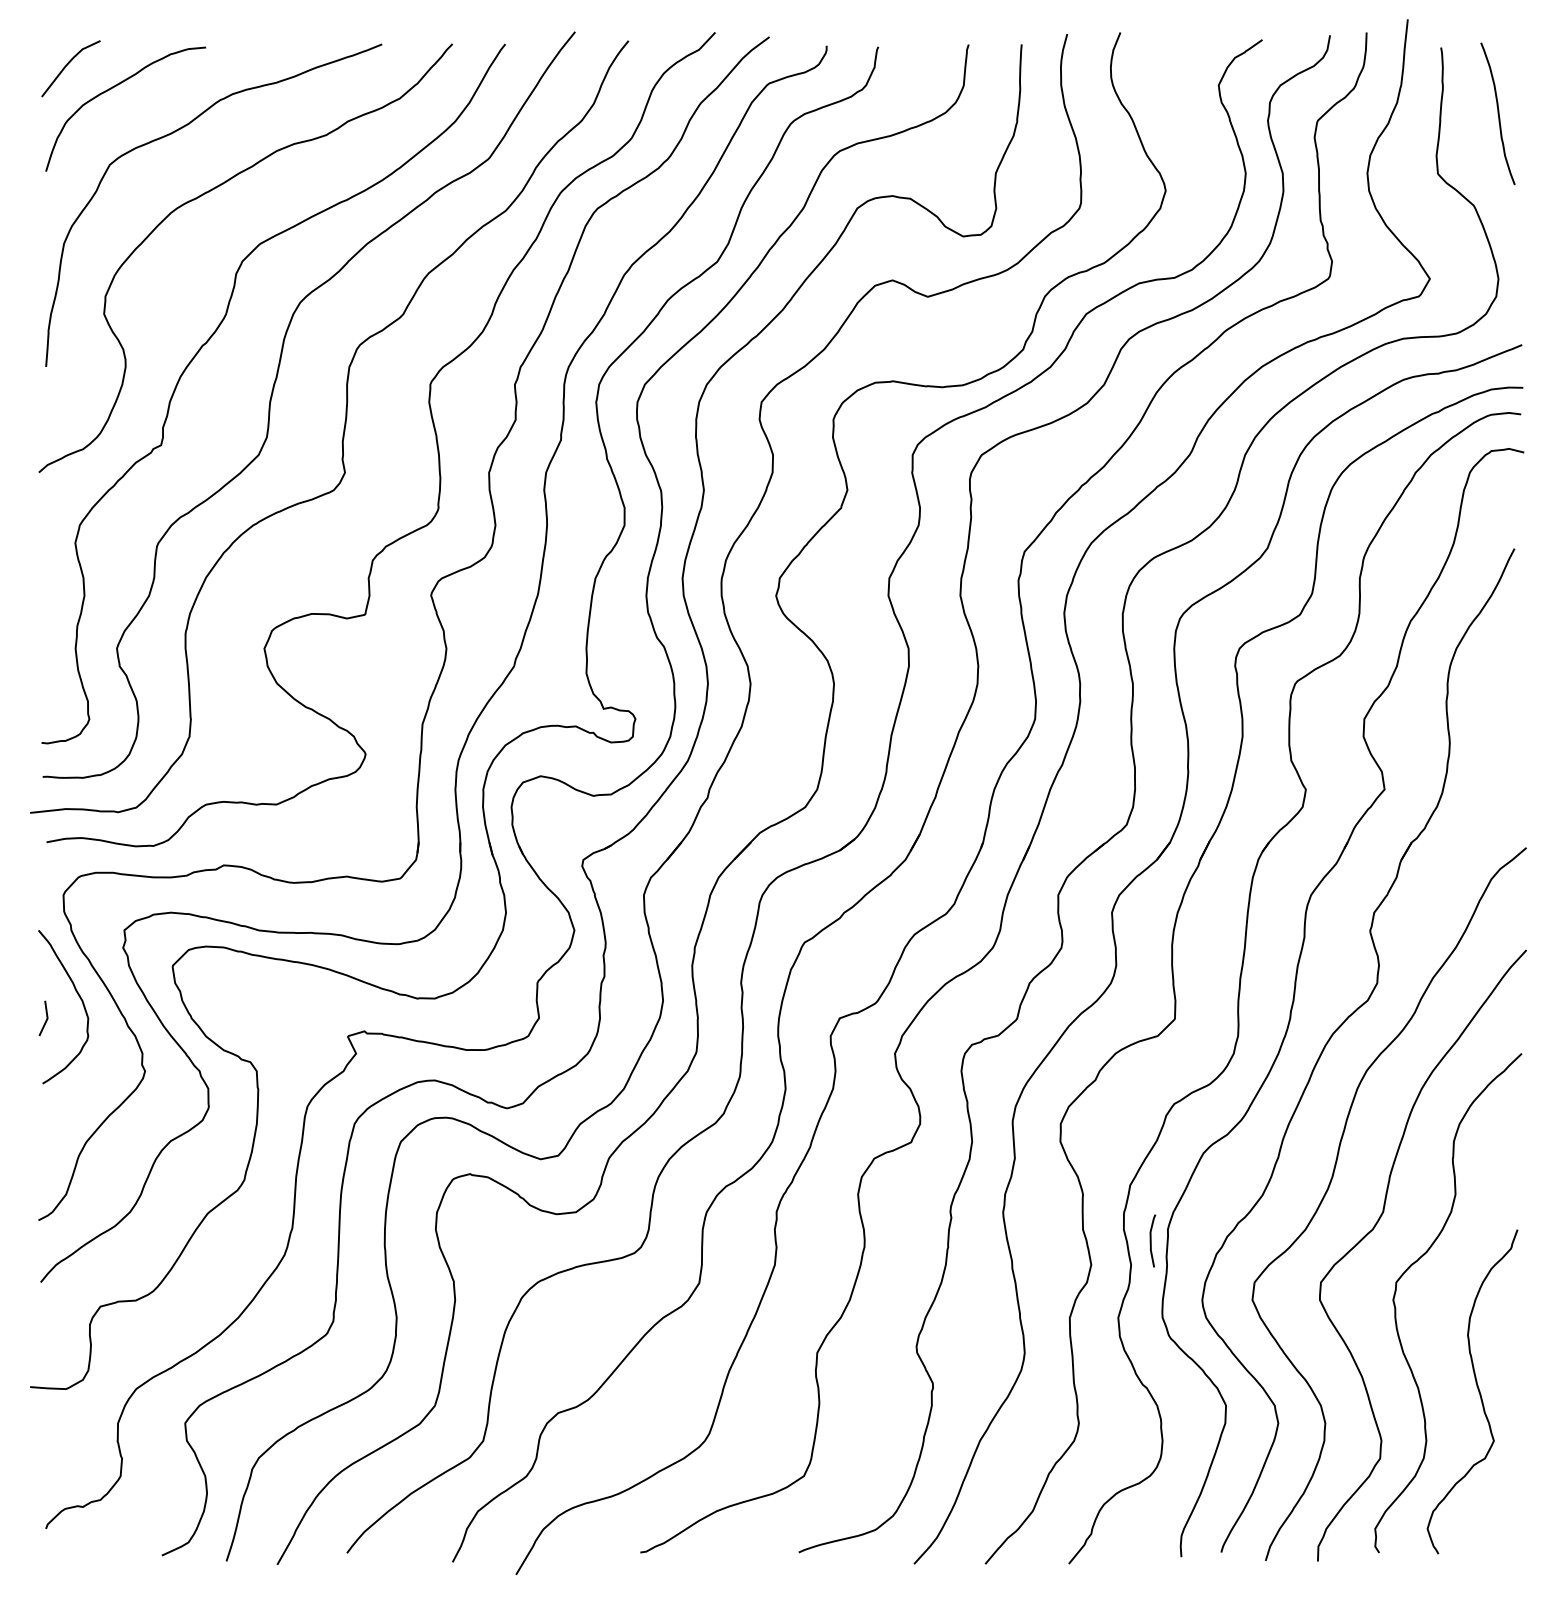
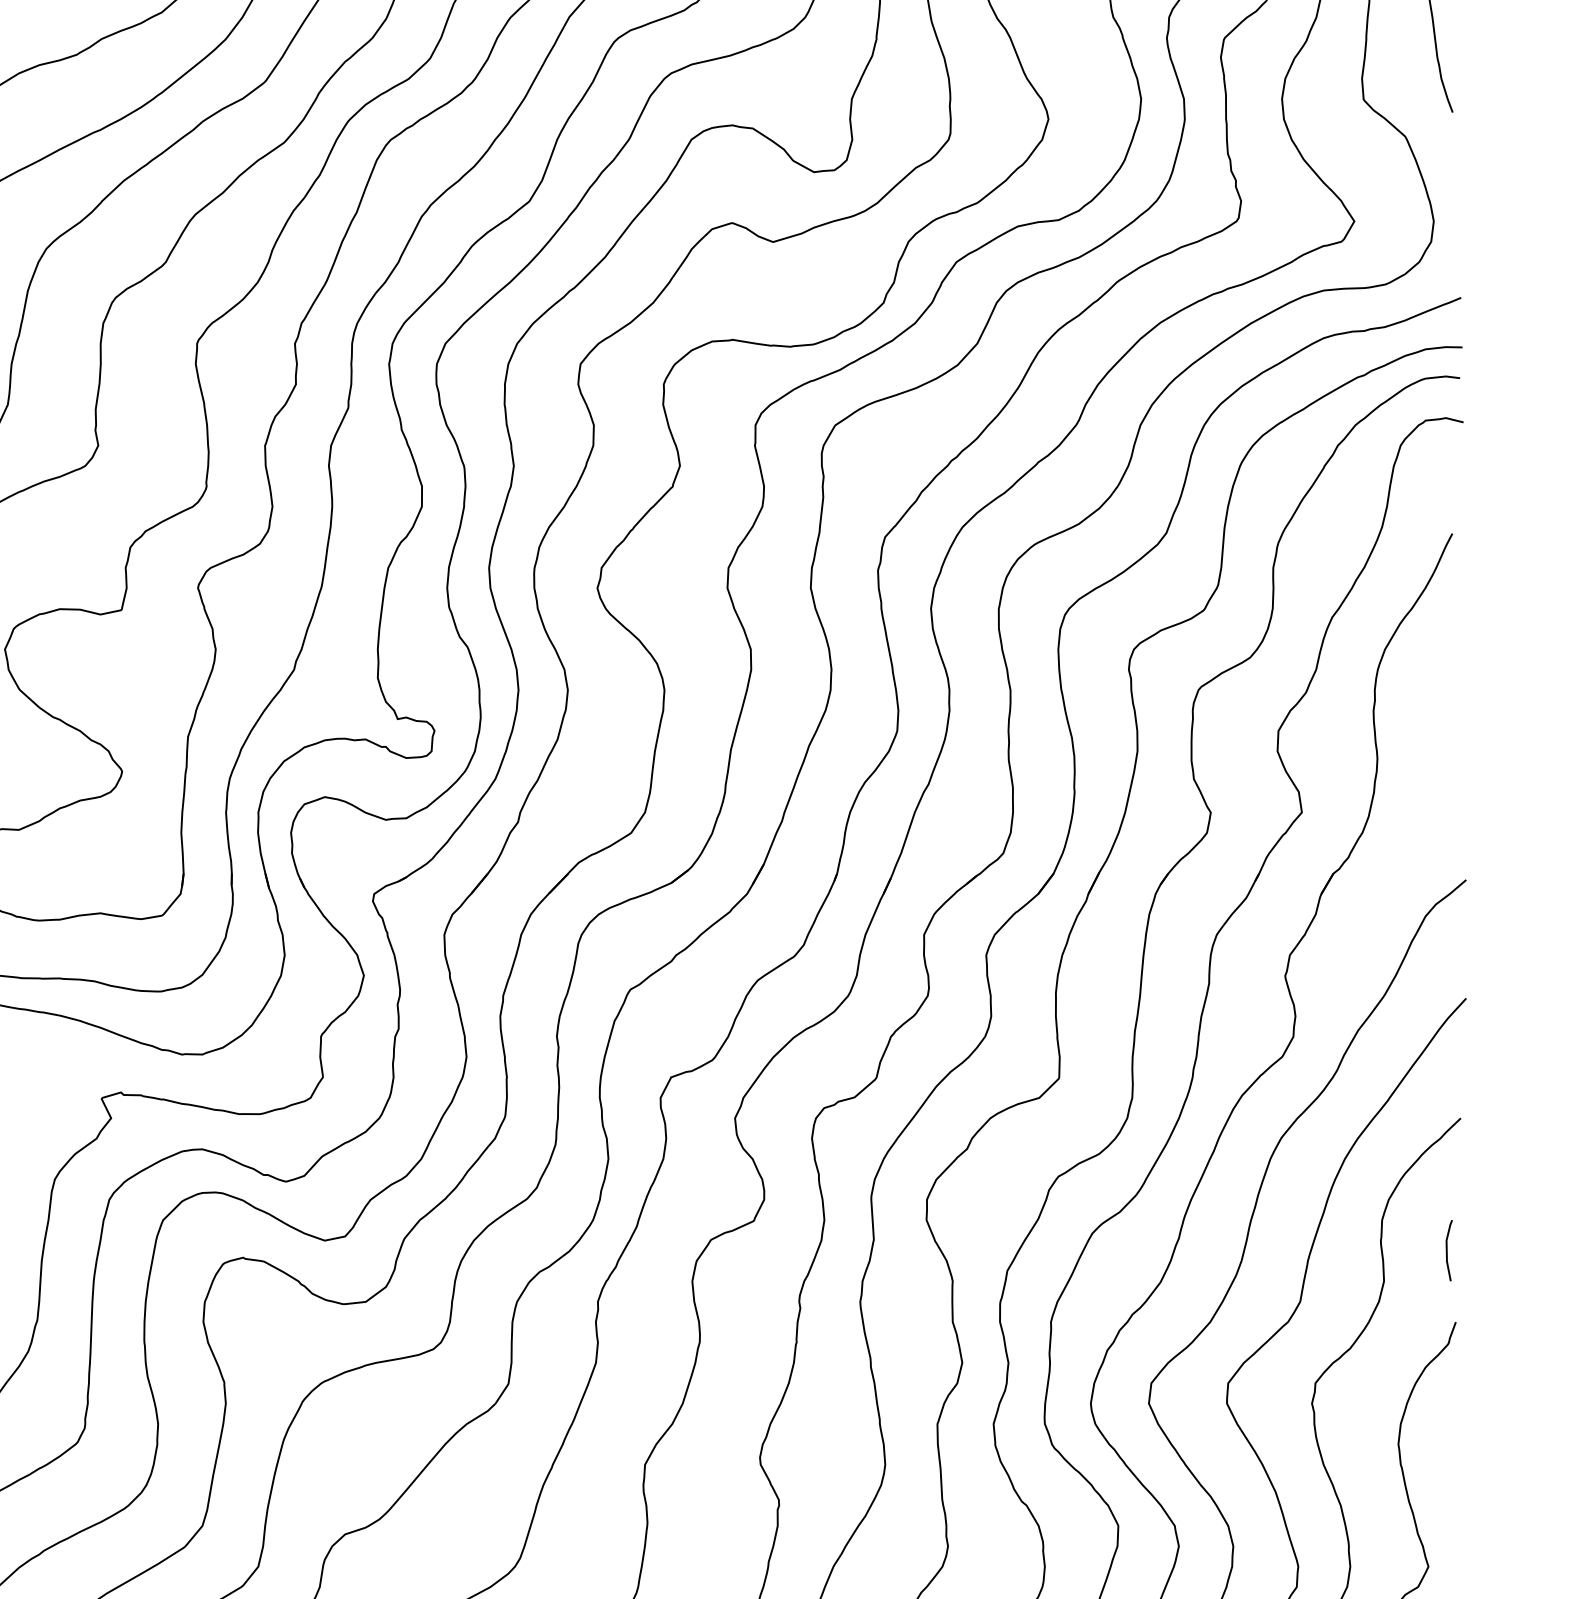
curve: (1151, 1240) -> (1447, 1250), moved

